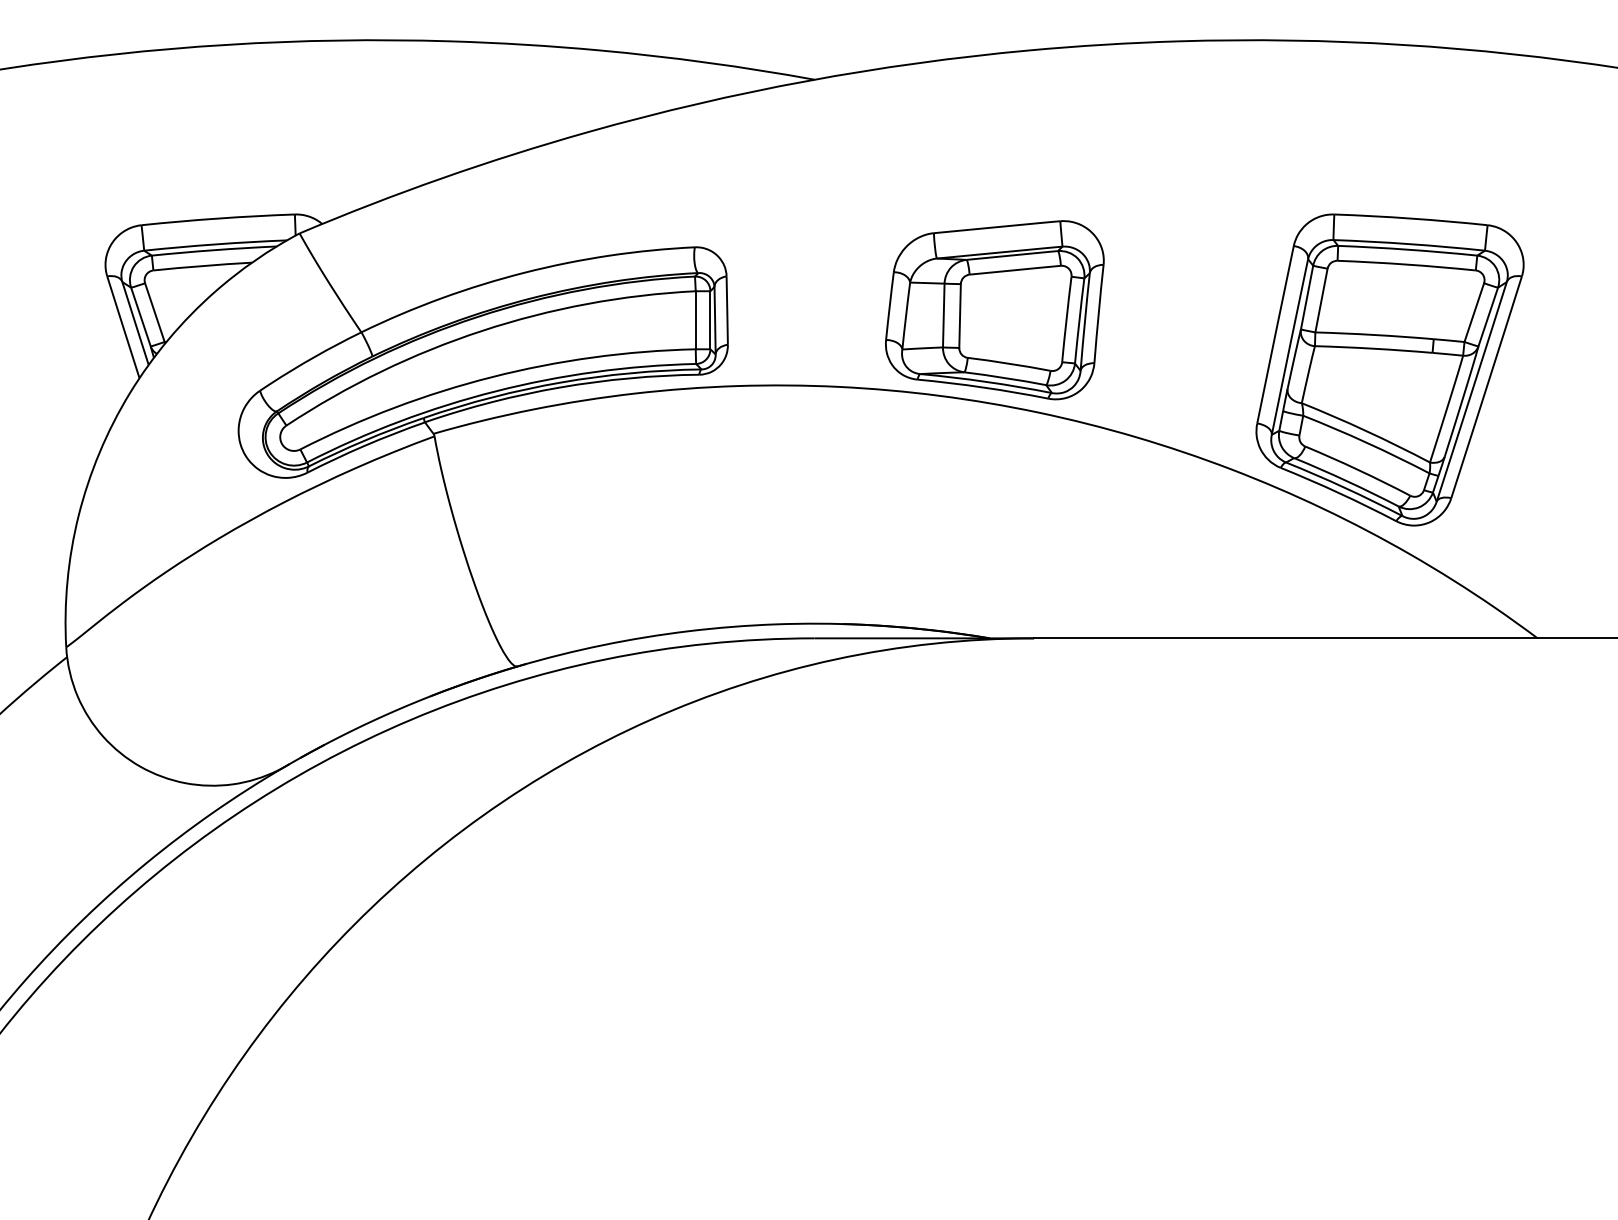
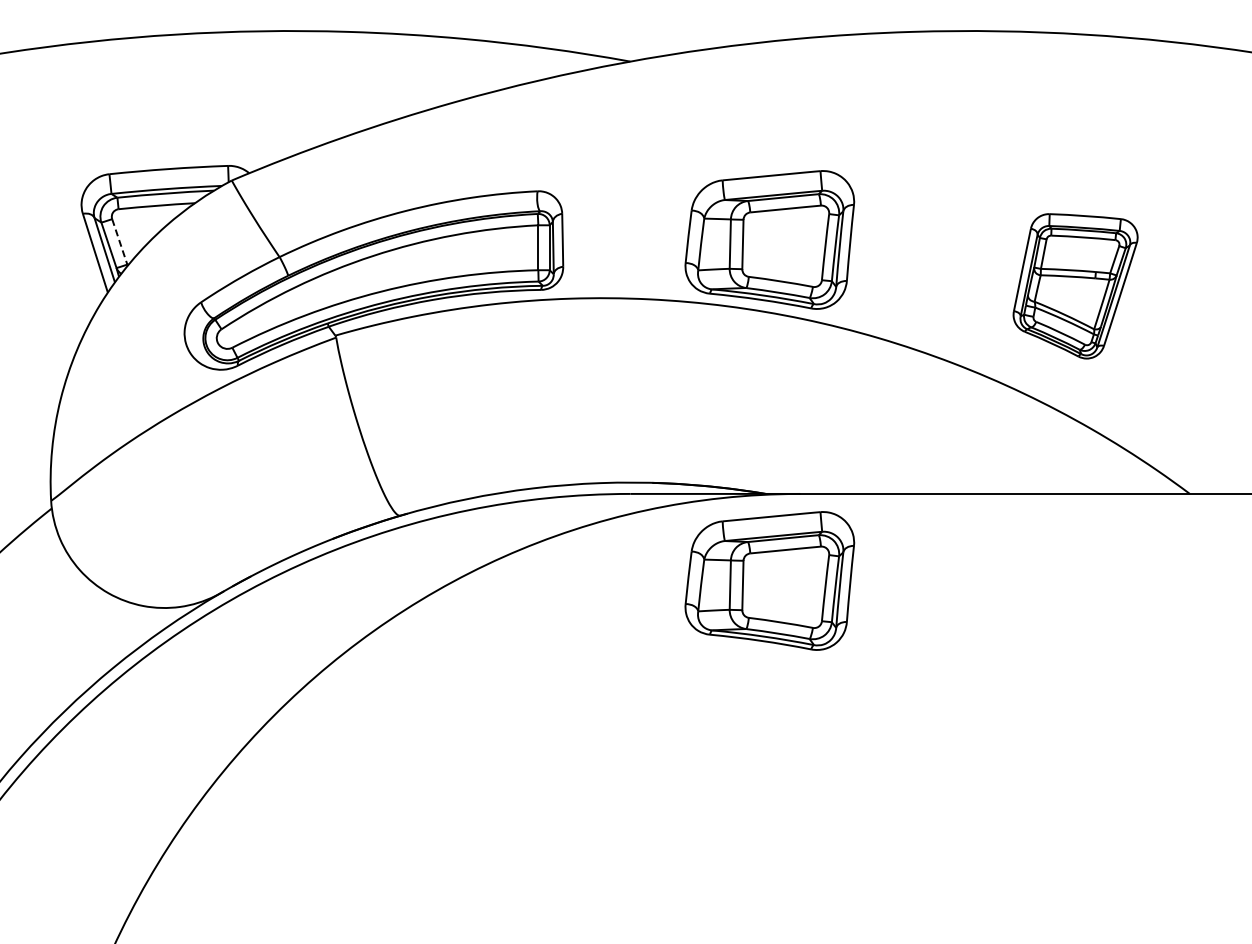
line: (154, 312) -> (119, 241), solid -> dashed
part: (1389, 370) -> (1075, 286), size x0.6
part: (994, 750) -> (769, 580), added

